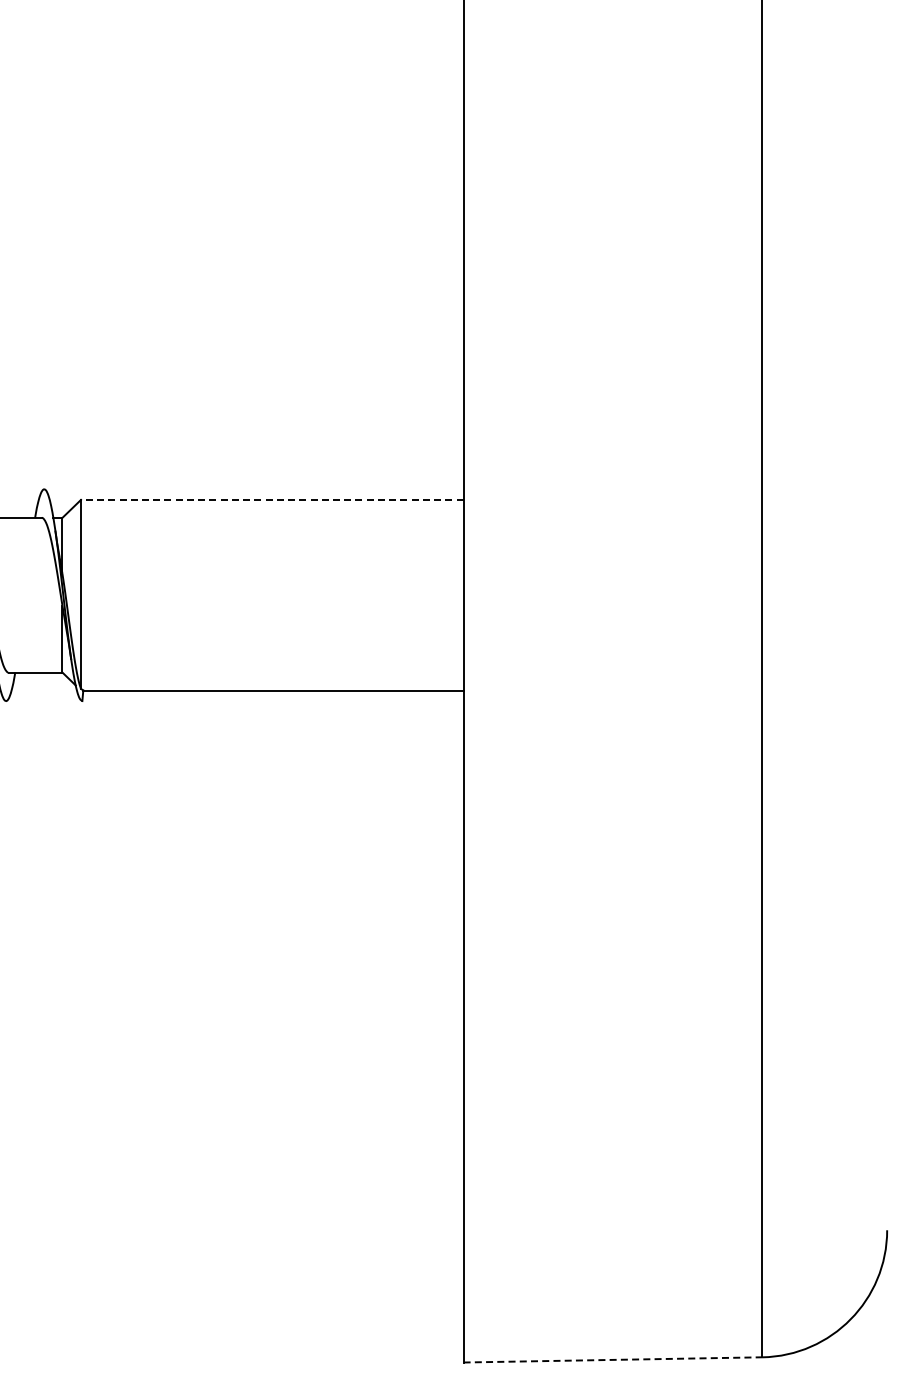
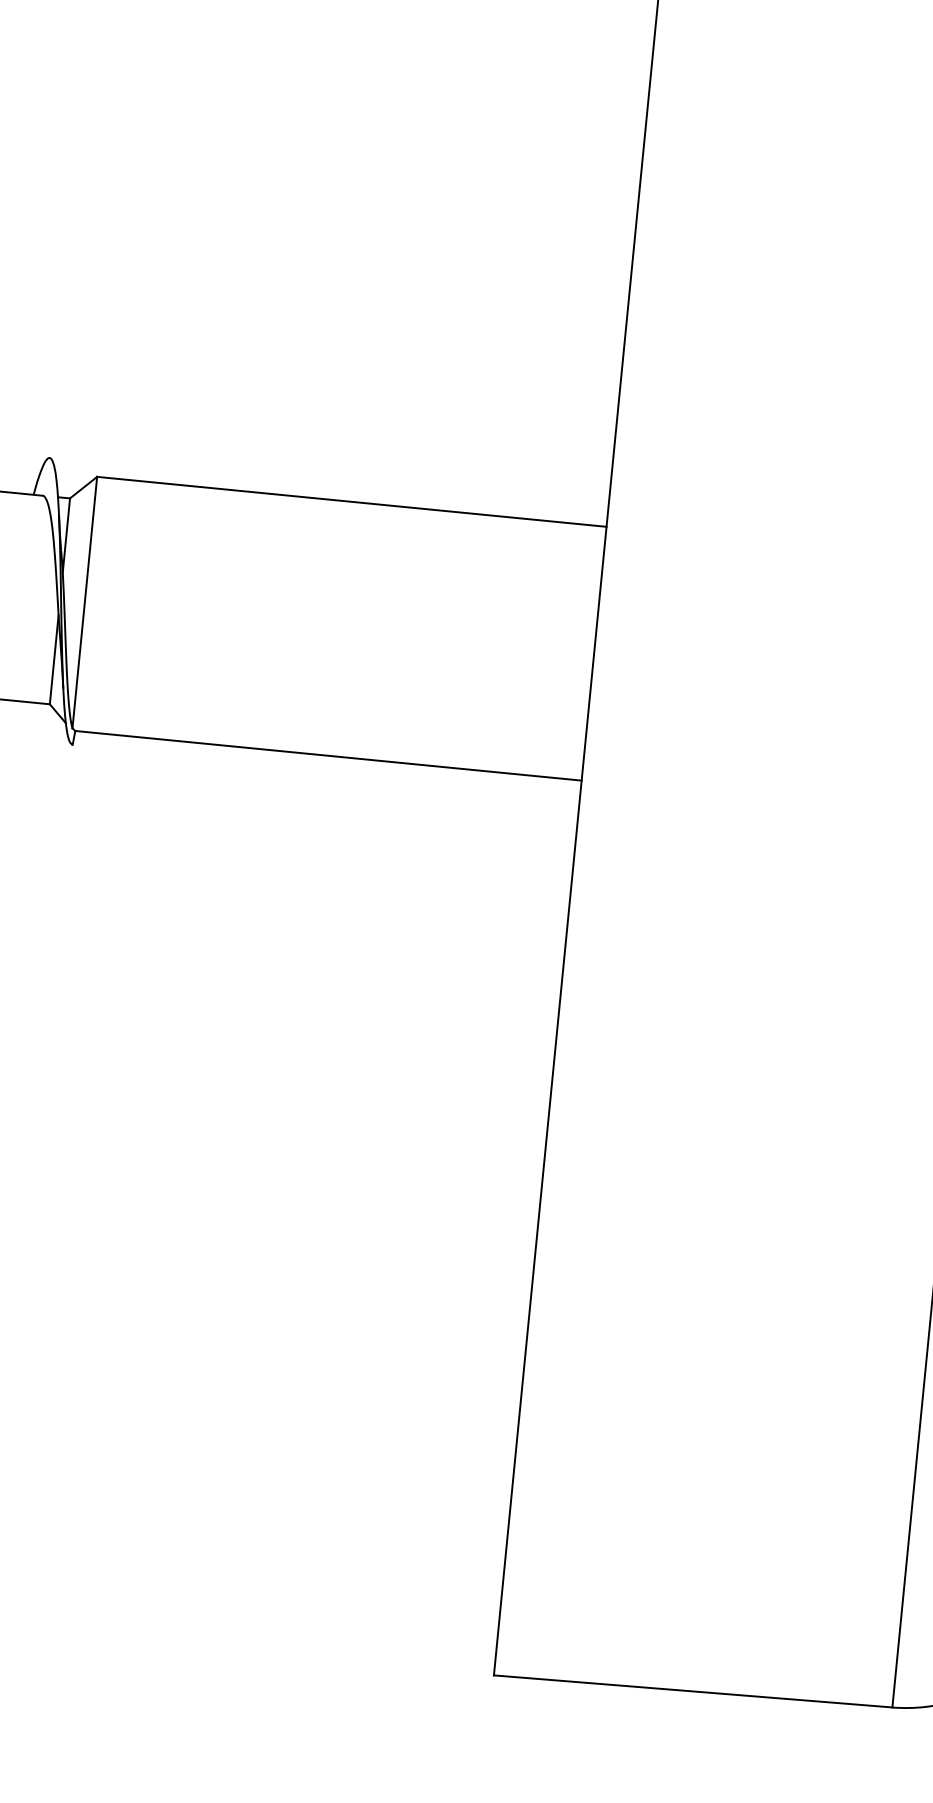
line: (271, 499) -> (350, 501), dashed -> solid
line: (613, 1359) -> (693, 1690), dashed -> solid

